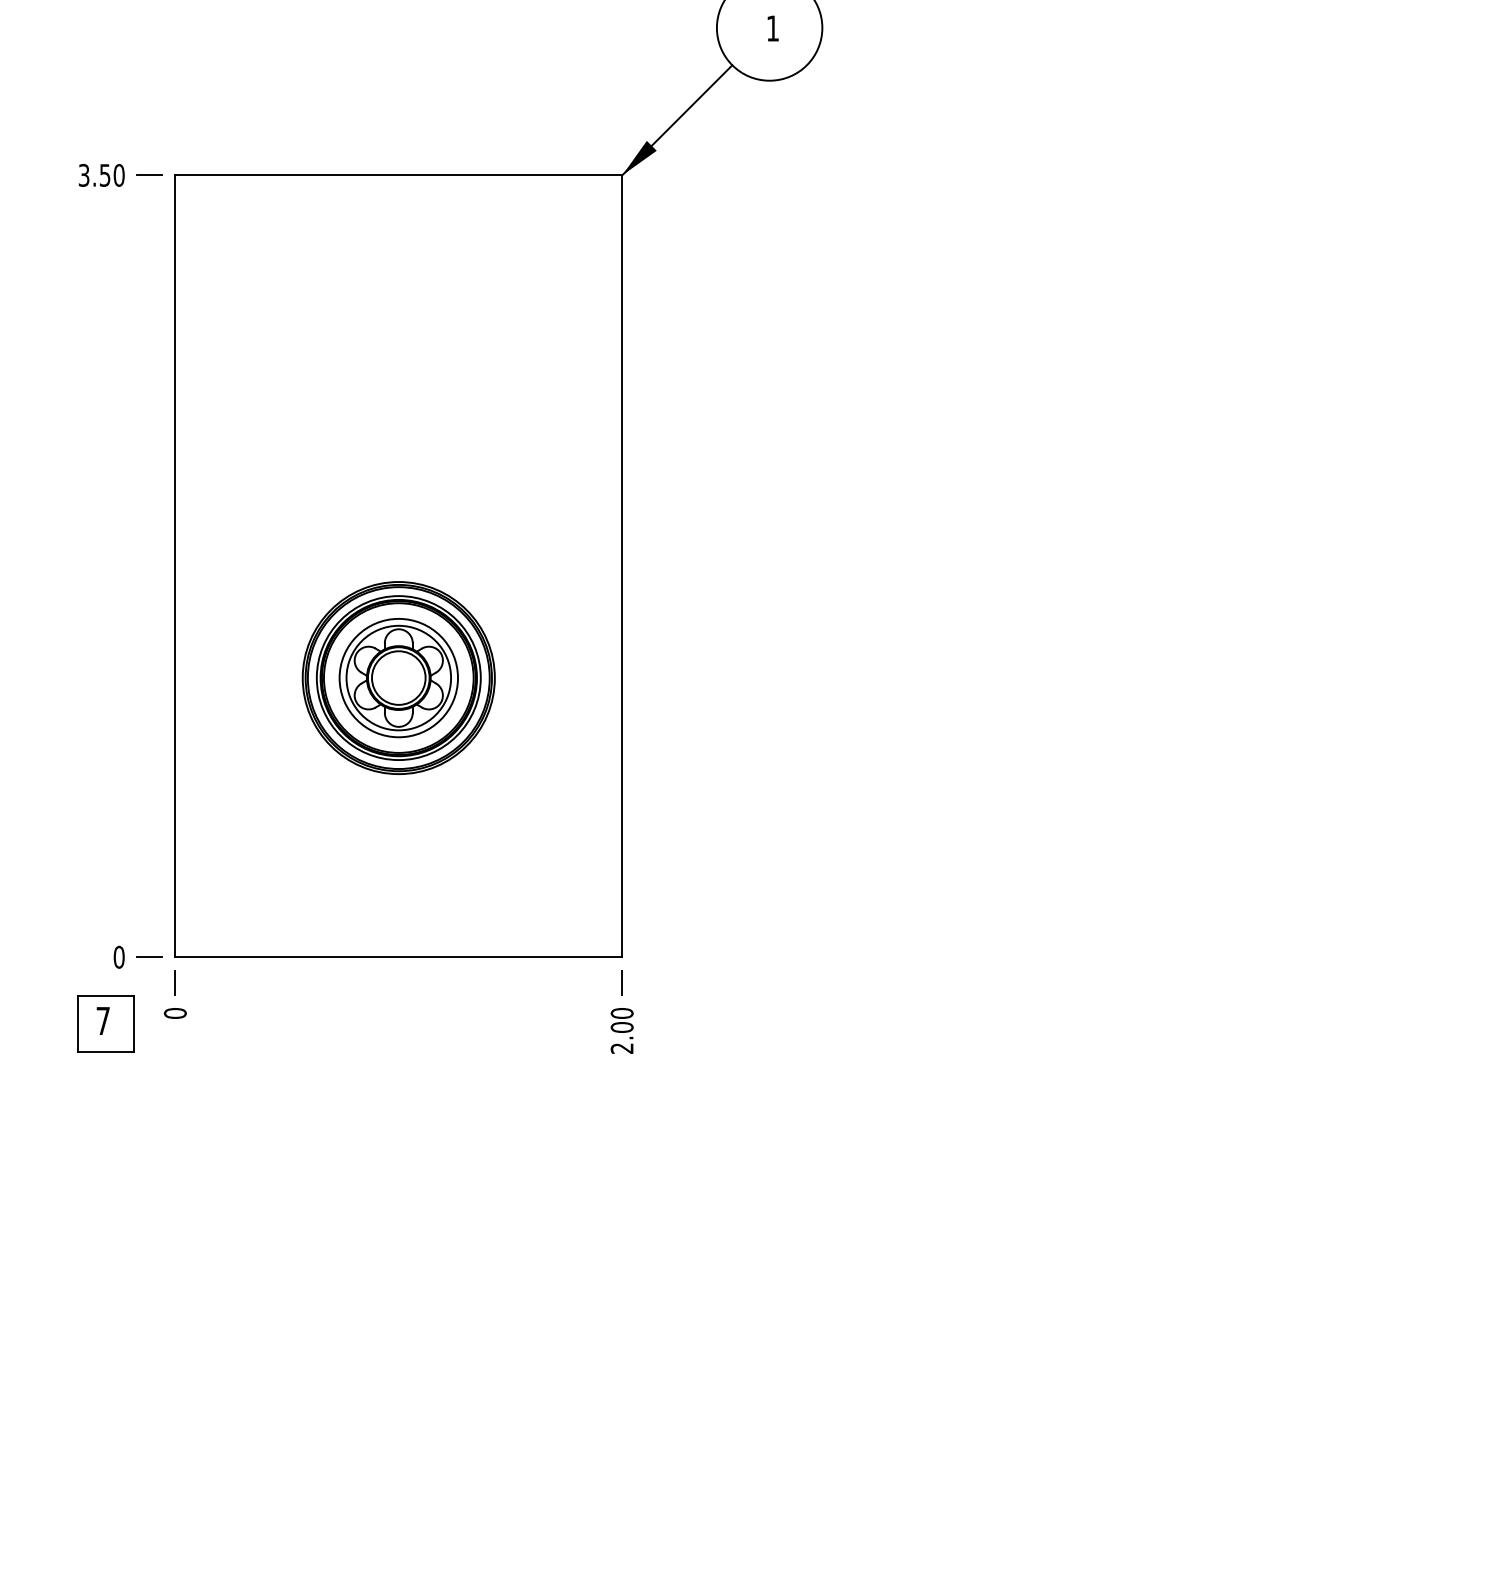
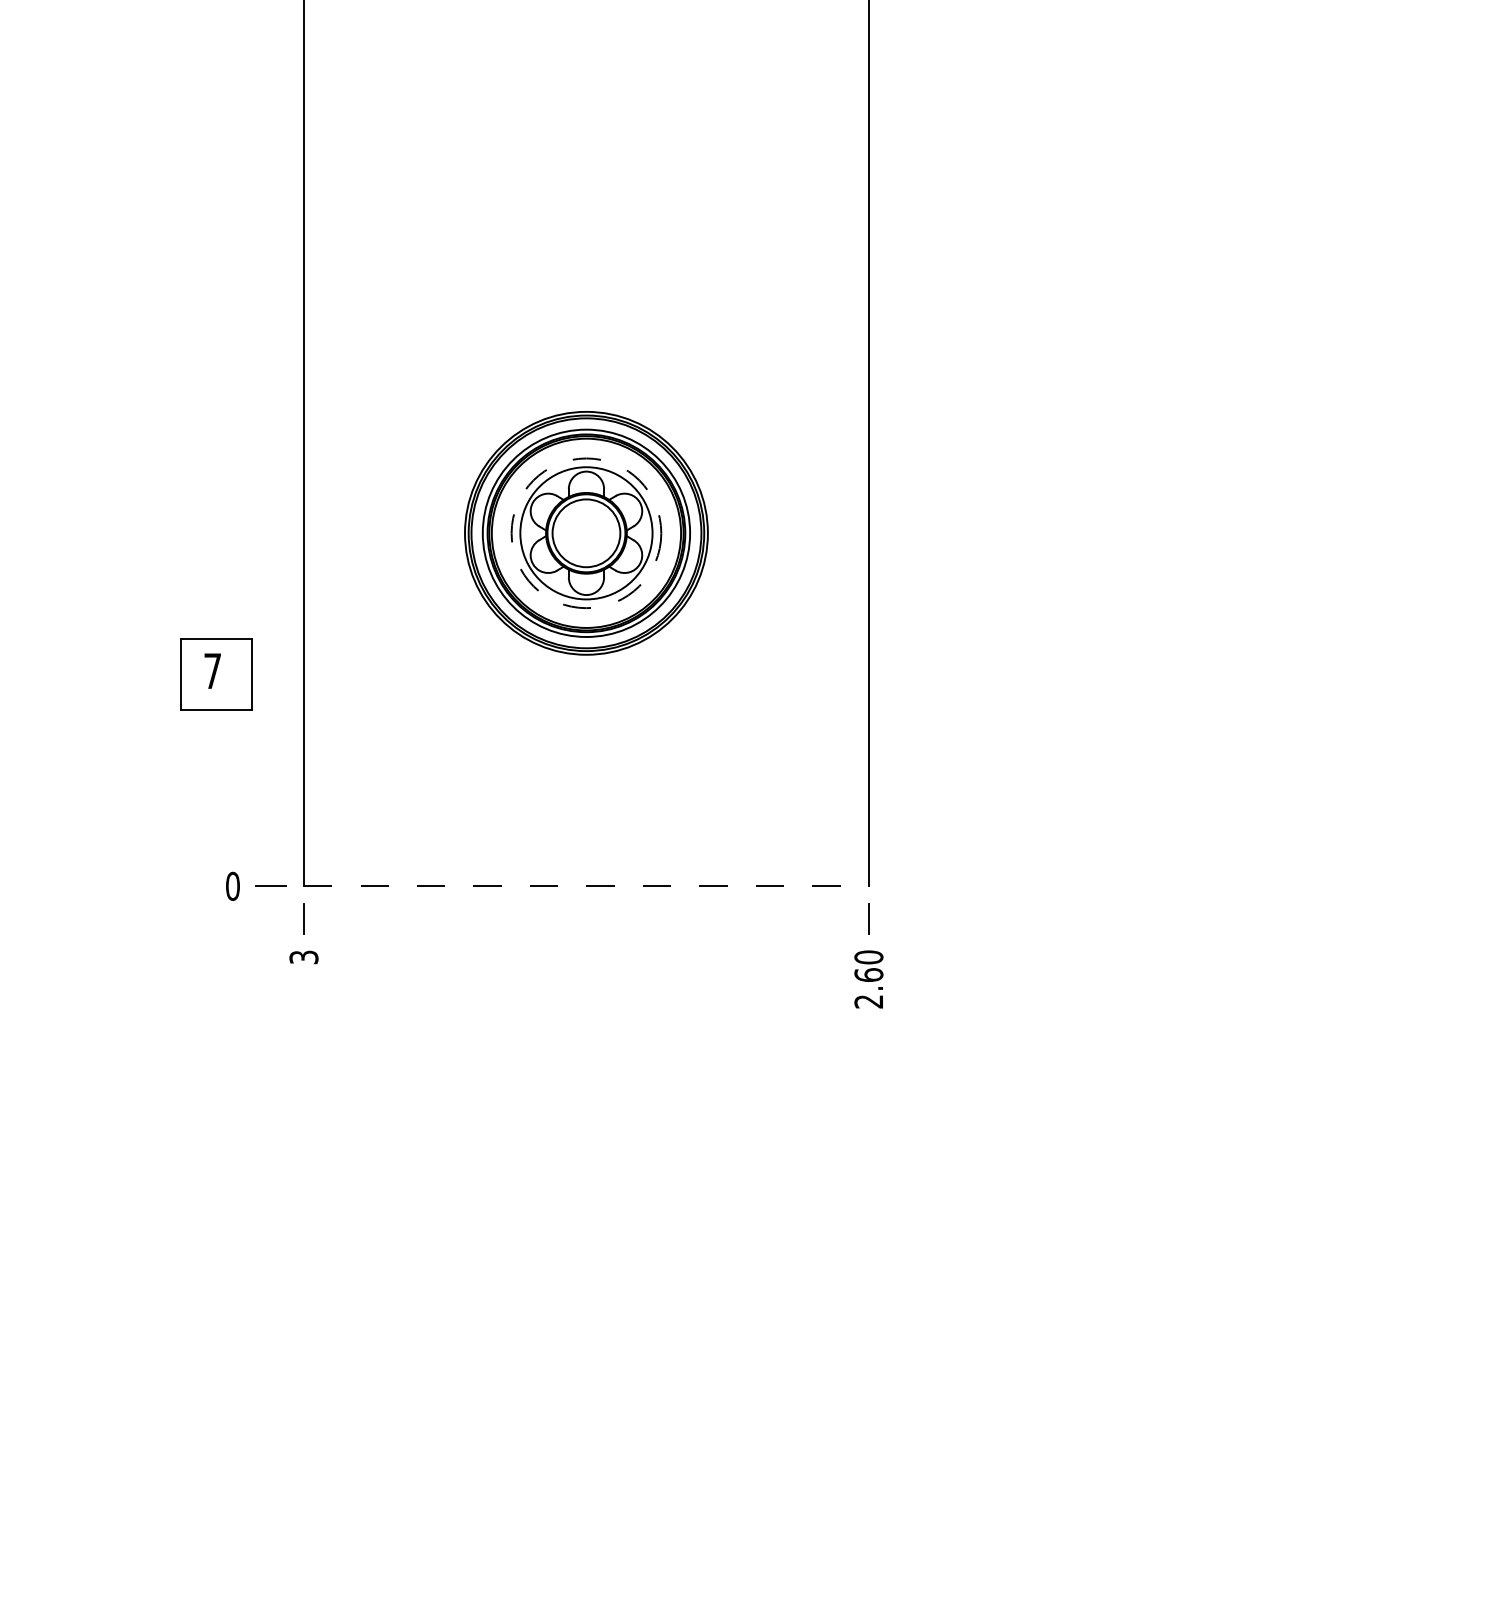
circle: (398, 677) -> (586, 532), solid -> dashed
line: (399, 957) -> (587, 886), solid -> dashed
text: (174, 1013) -> (302, 957), 0 -> 3
part: (105, 1023) -> (215, 674), moved
text: (621, 1026) -> (868, 973), 2.00 -> 2.60

